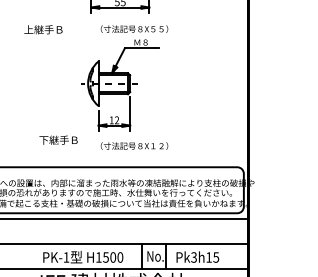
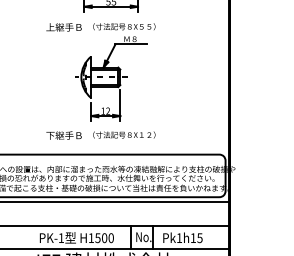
text: (42, 29) -> (63, 27), moved
text: (57, 140) -> (63, 135), moved
text: (194, 257) -> (179, 238), Pk3h15 -> Pk1h15

